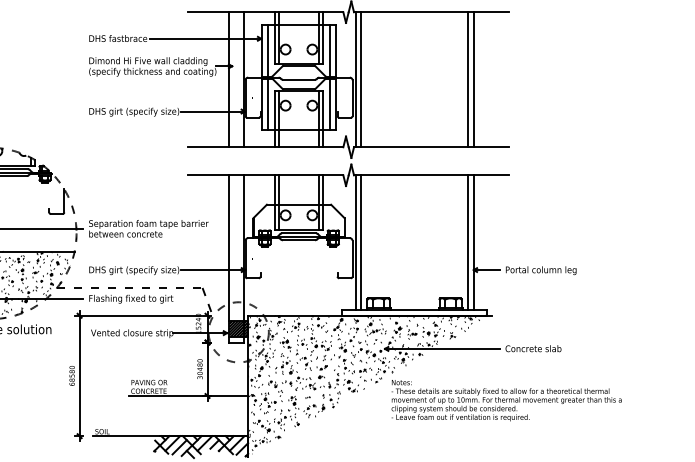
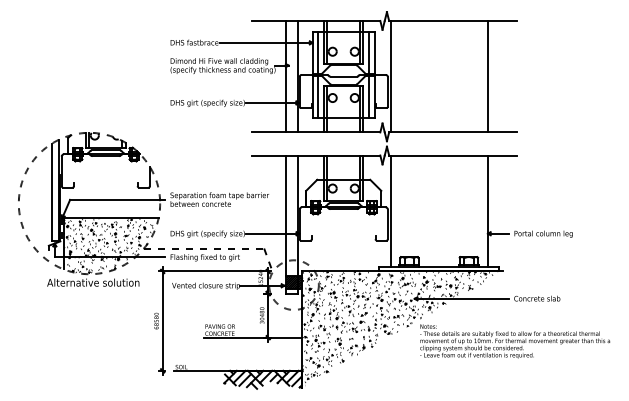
line: (360, 79) -> (394, 76), removed
line: (468, 79) -> (483, 76), removed
line: (360, 243) -> (394, 211), removed
line: (468, 243) -> (483, 211), removed

